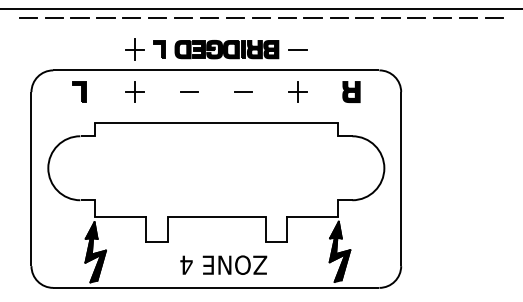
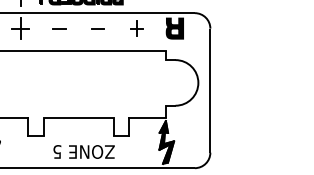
part: (134, 91) -> (20, 28), size x1.4
part: (351, 91) -> (174, 28), size x1.4
text: (186, 264) -> (57, 151), 4 -> 5

